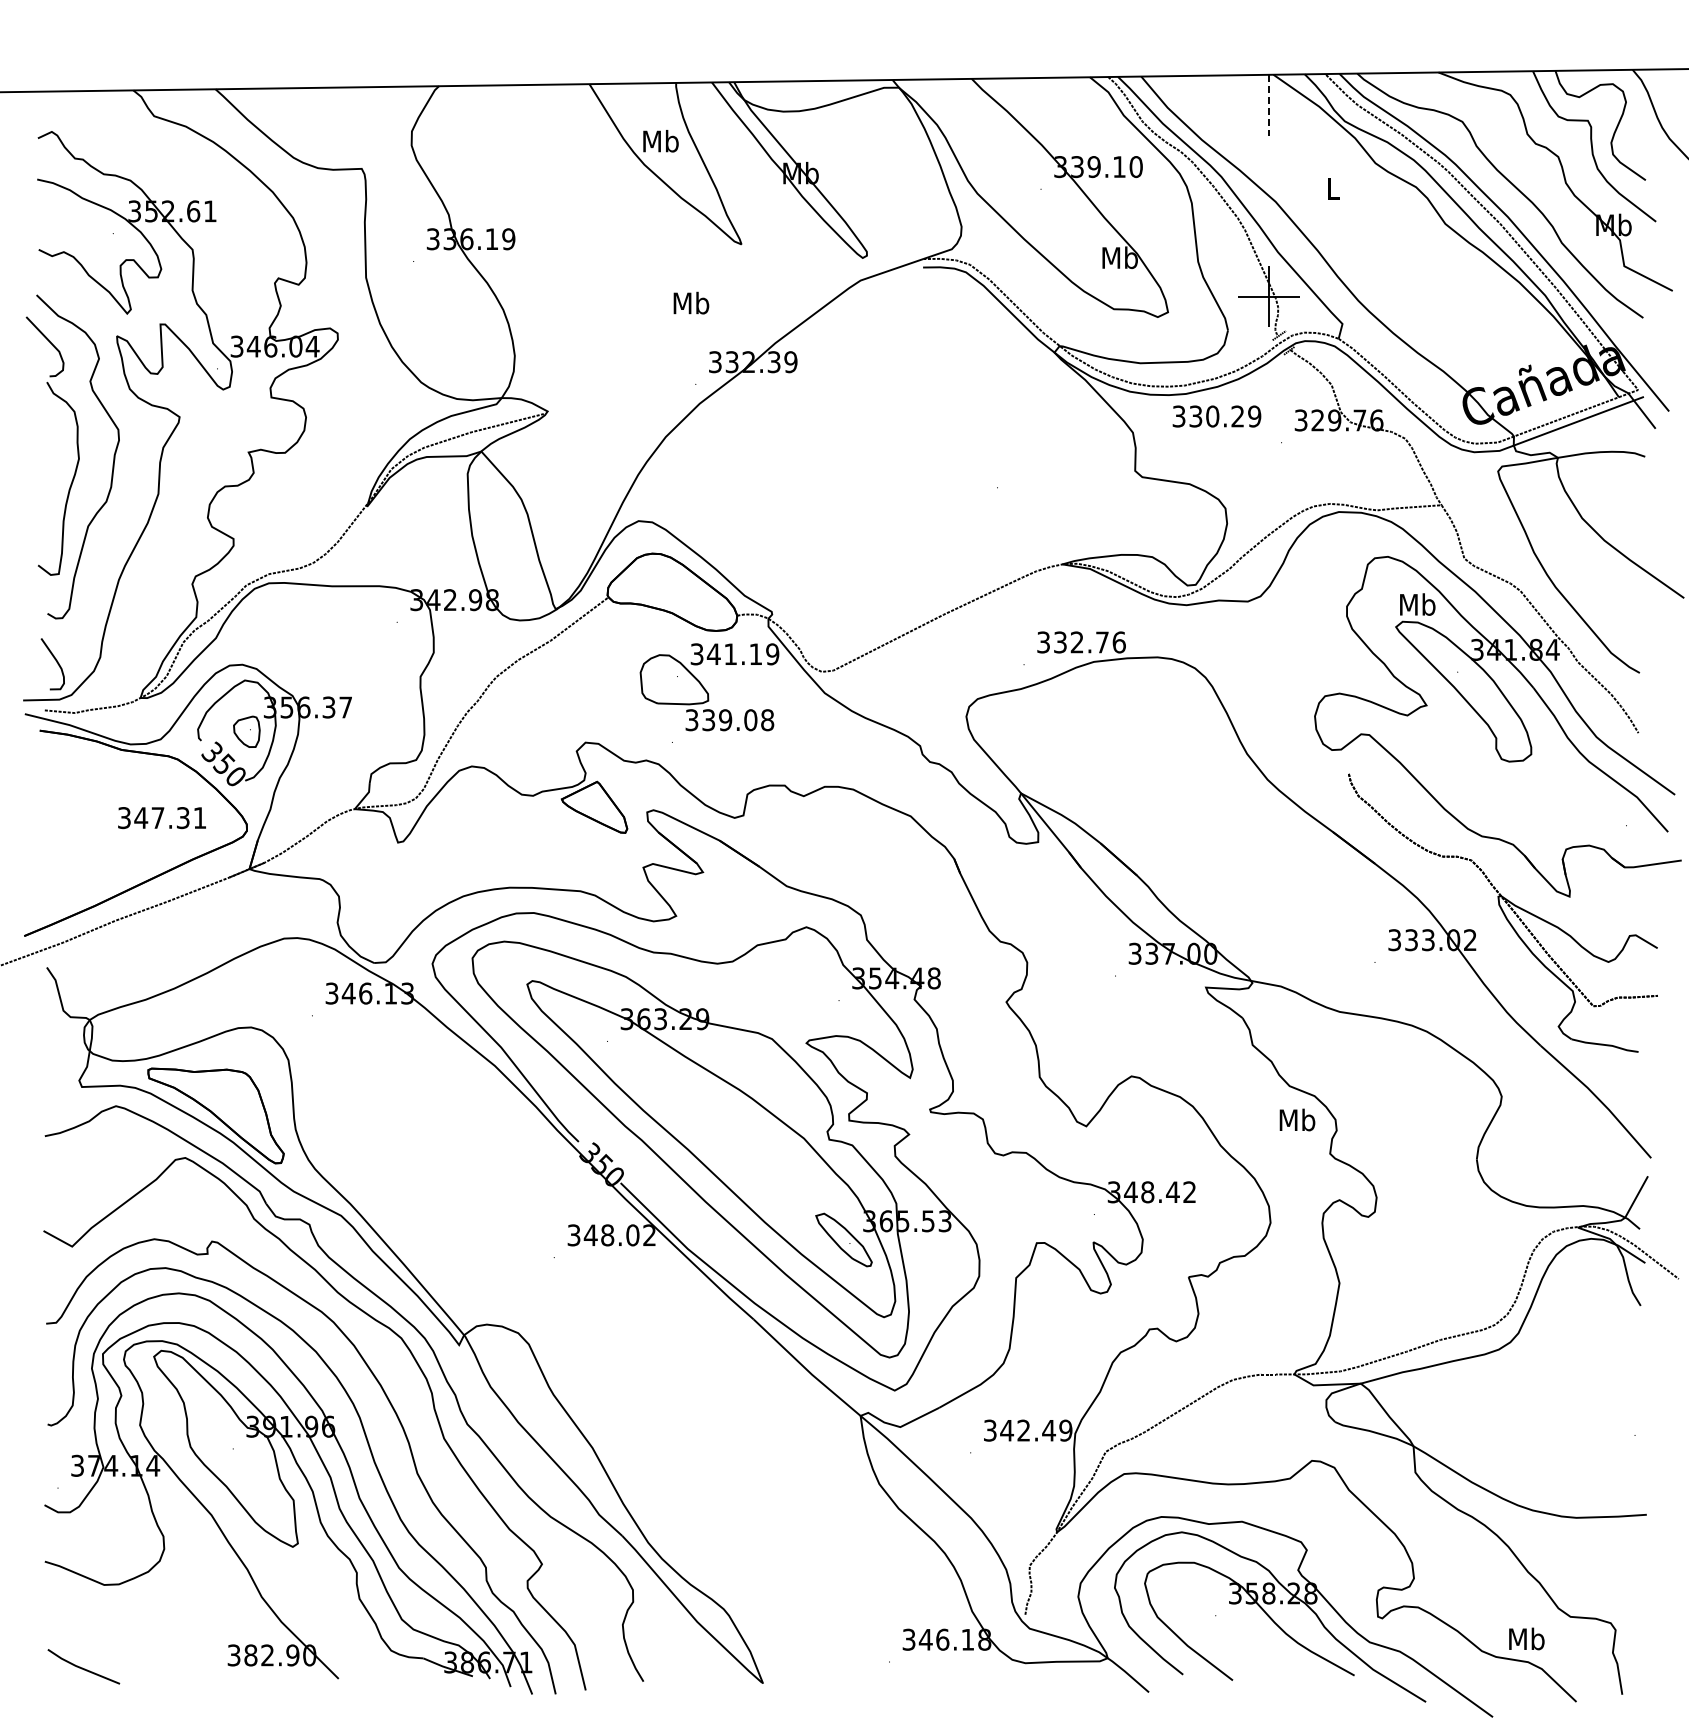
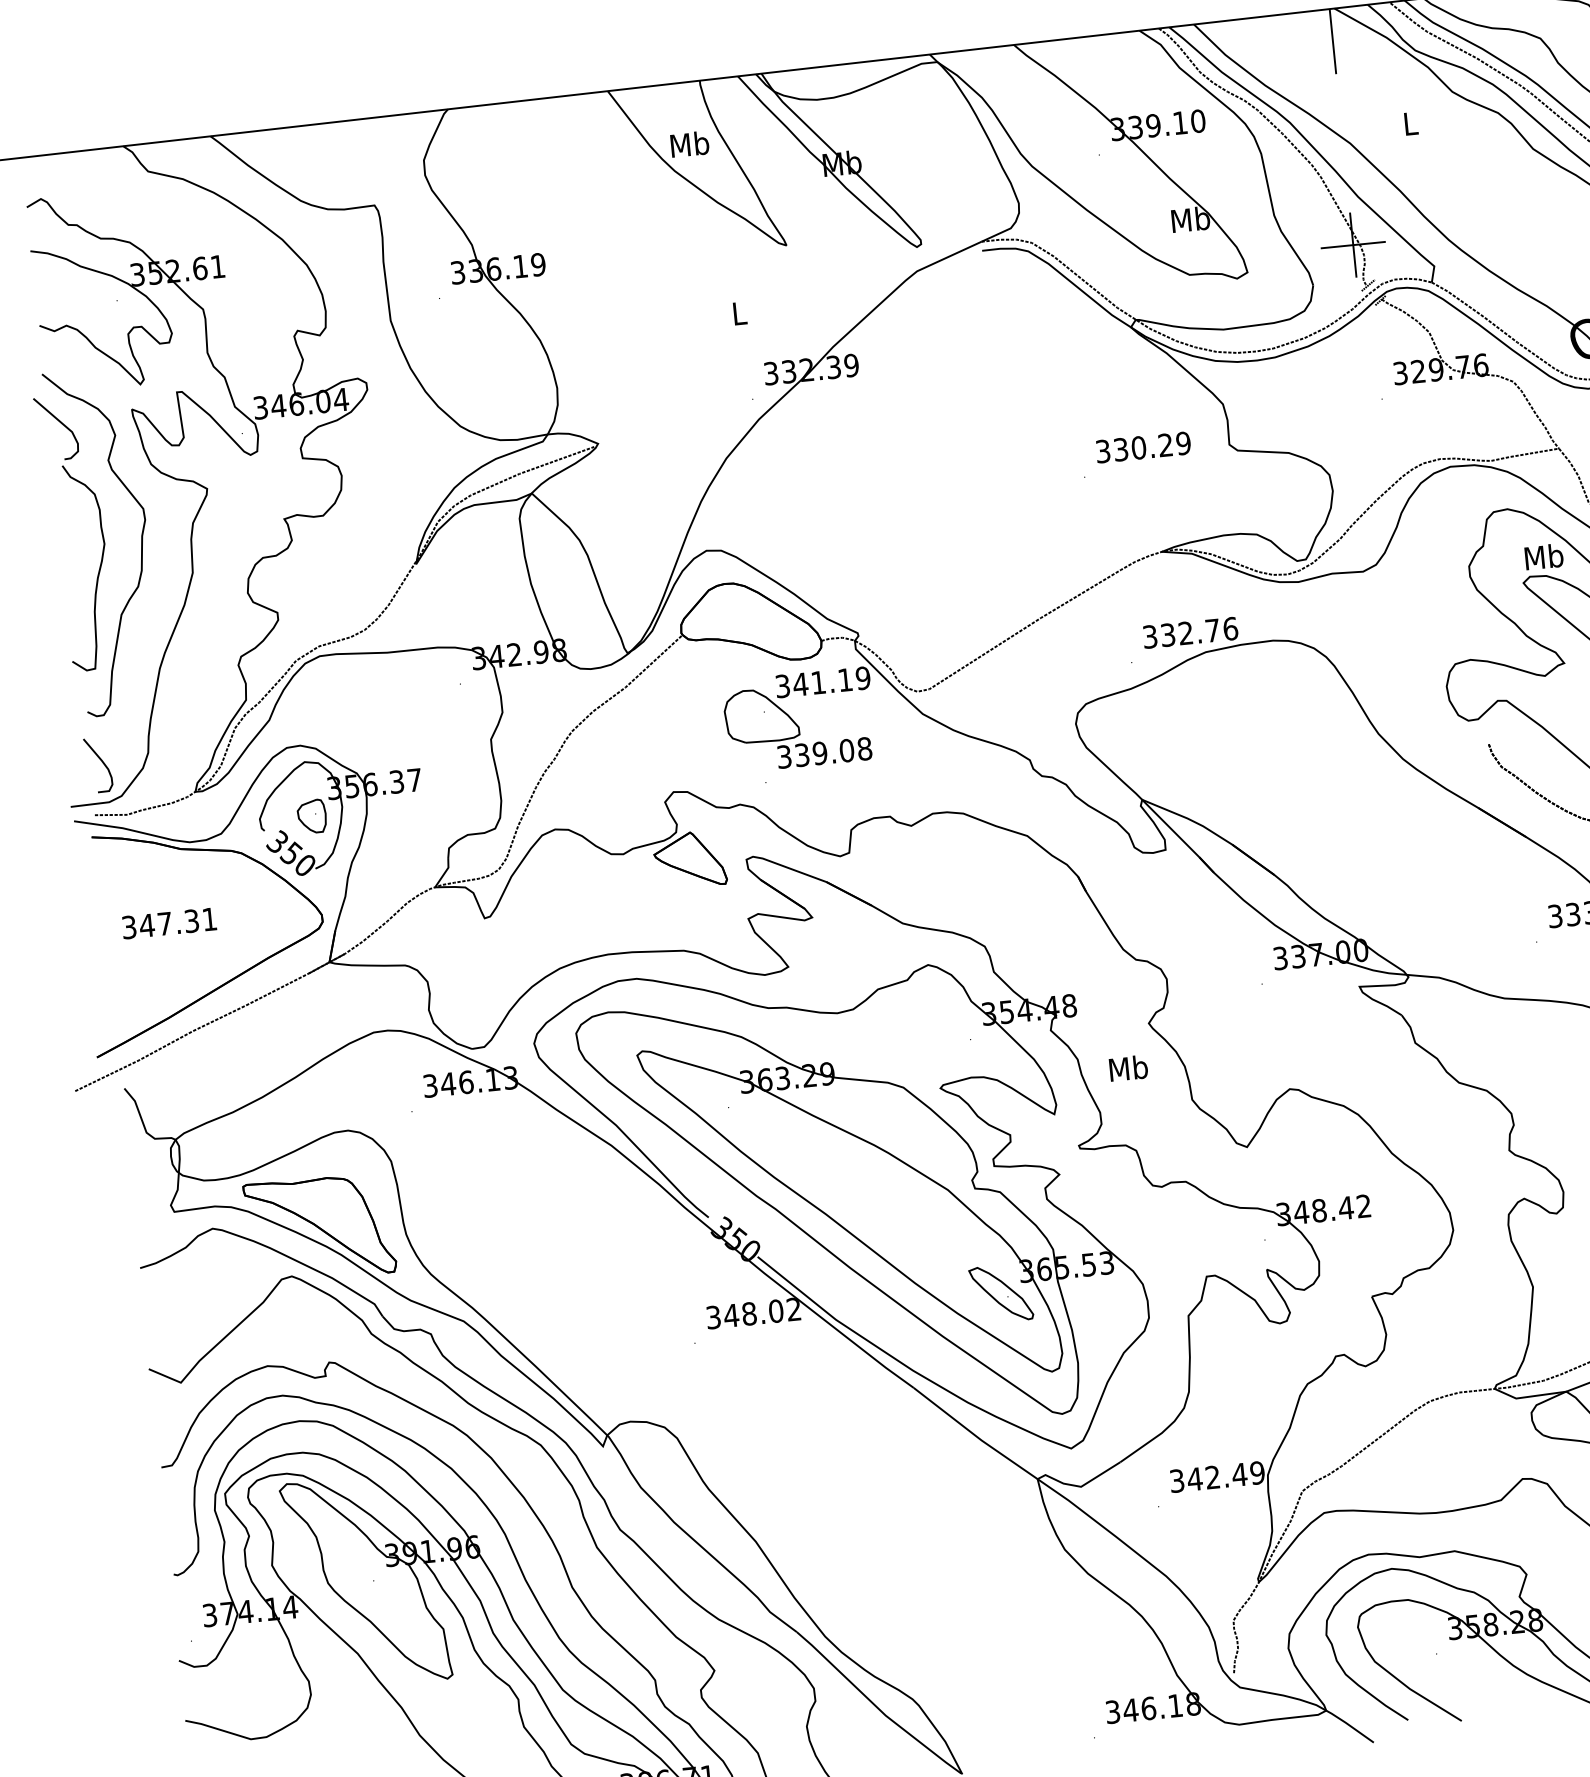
line: (1269, 105) -> (1333, 41), dashed -> solid
text: (691, 302) -> (739, 312), Mb -> L
text: (1216, 416) -> (1142, 447), moved
text: (161, 818) -> (168, 923), moved
text: (1297, 1119) -> (1128, 1067), moved

